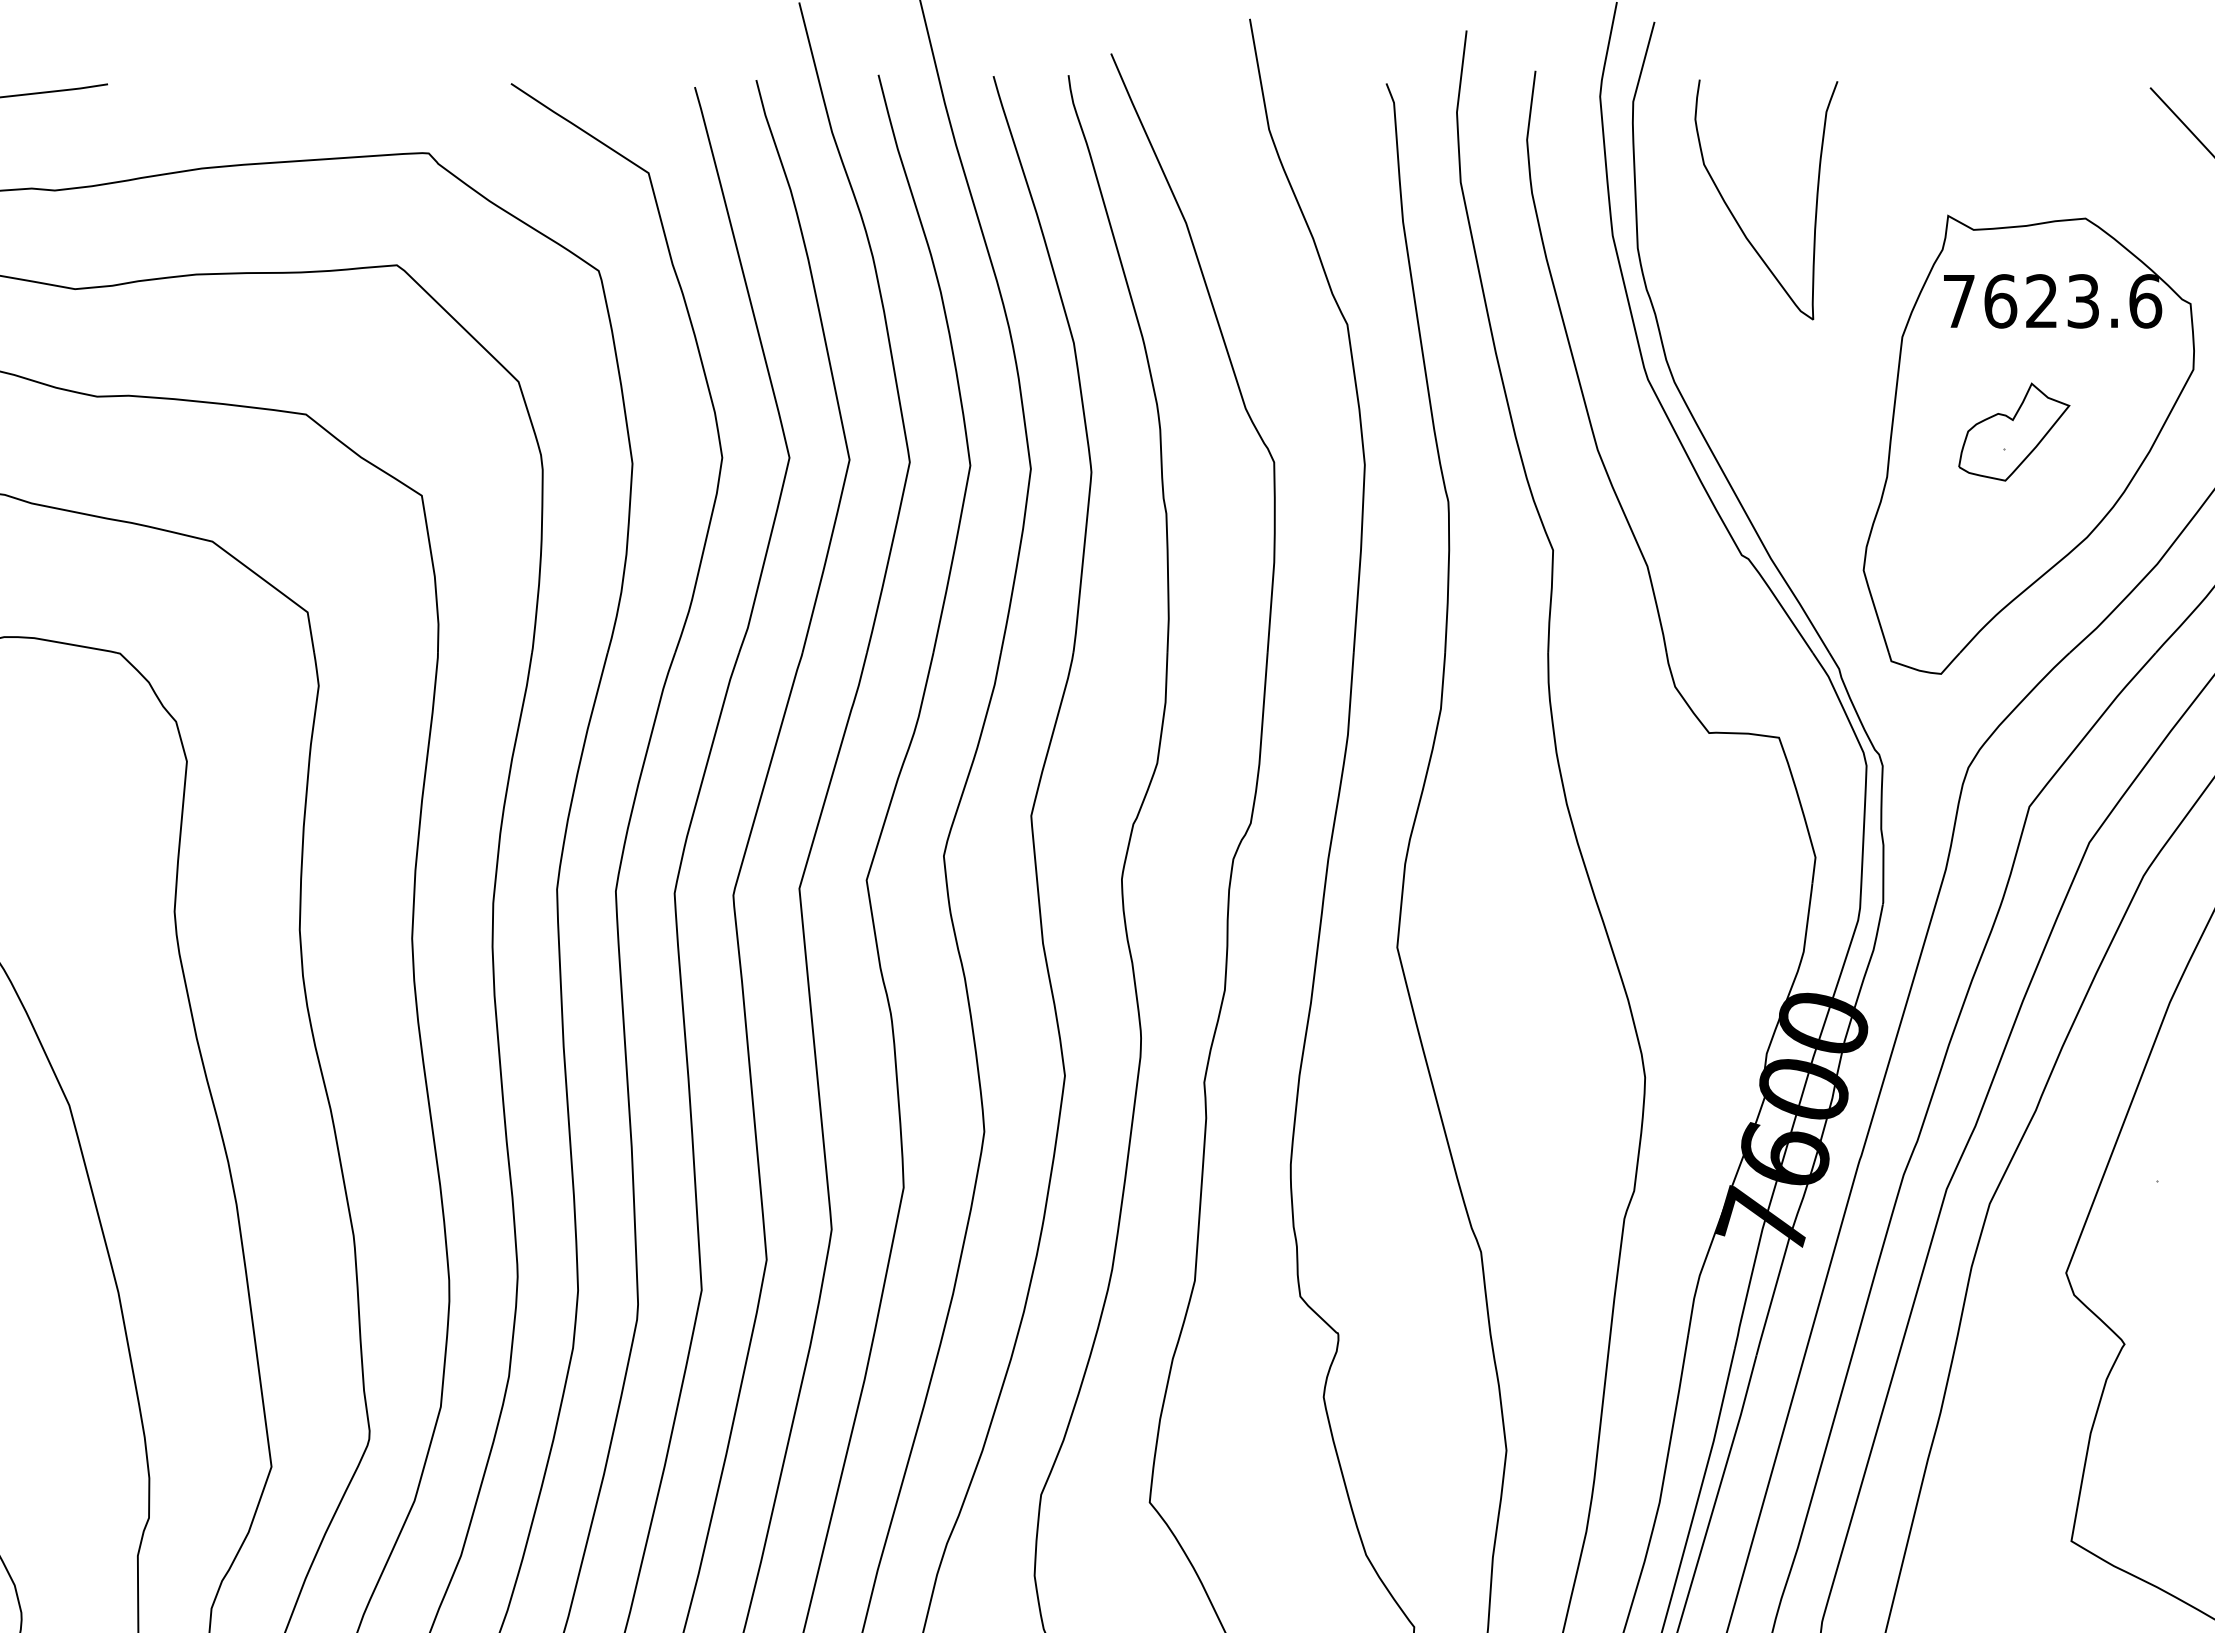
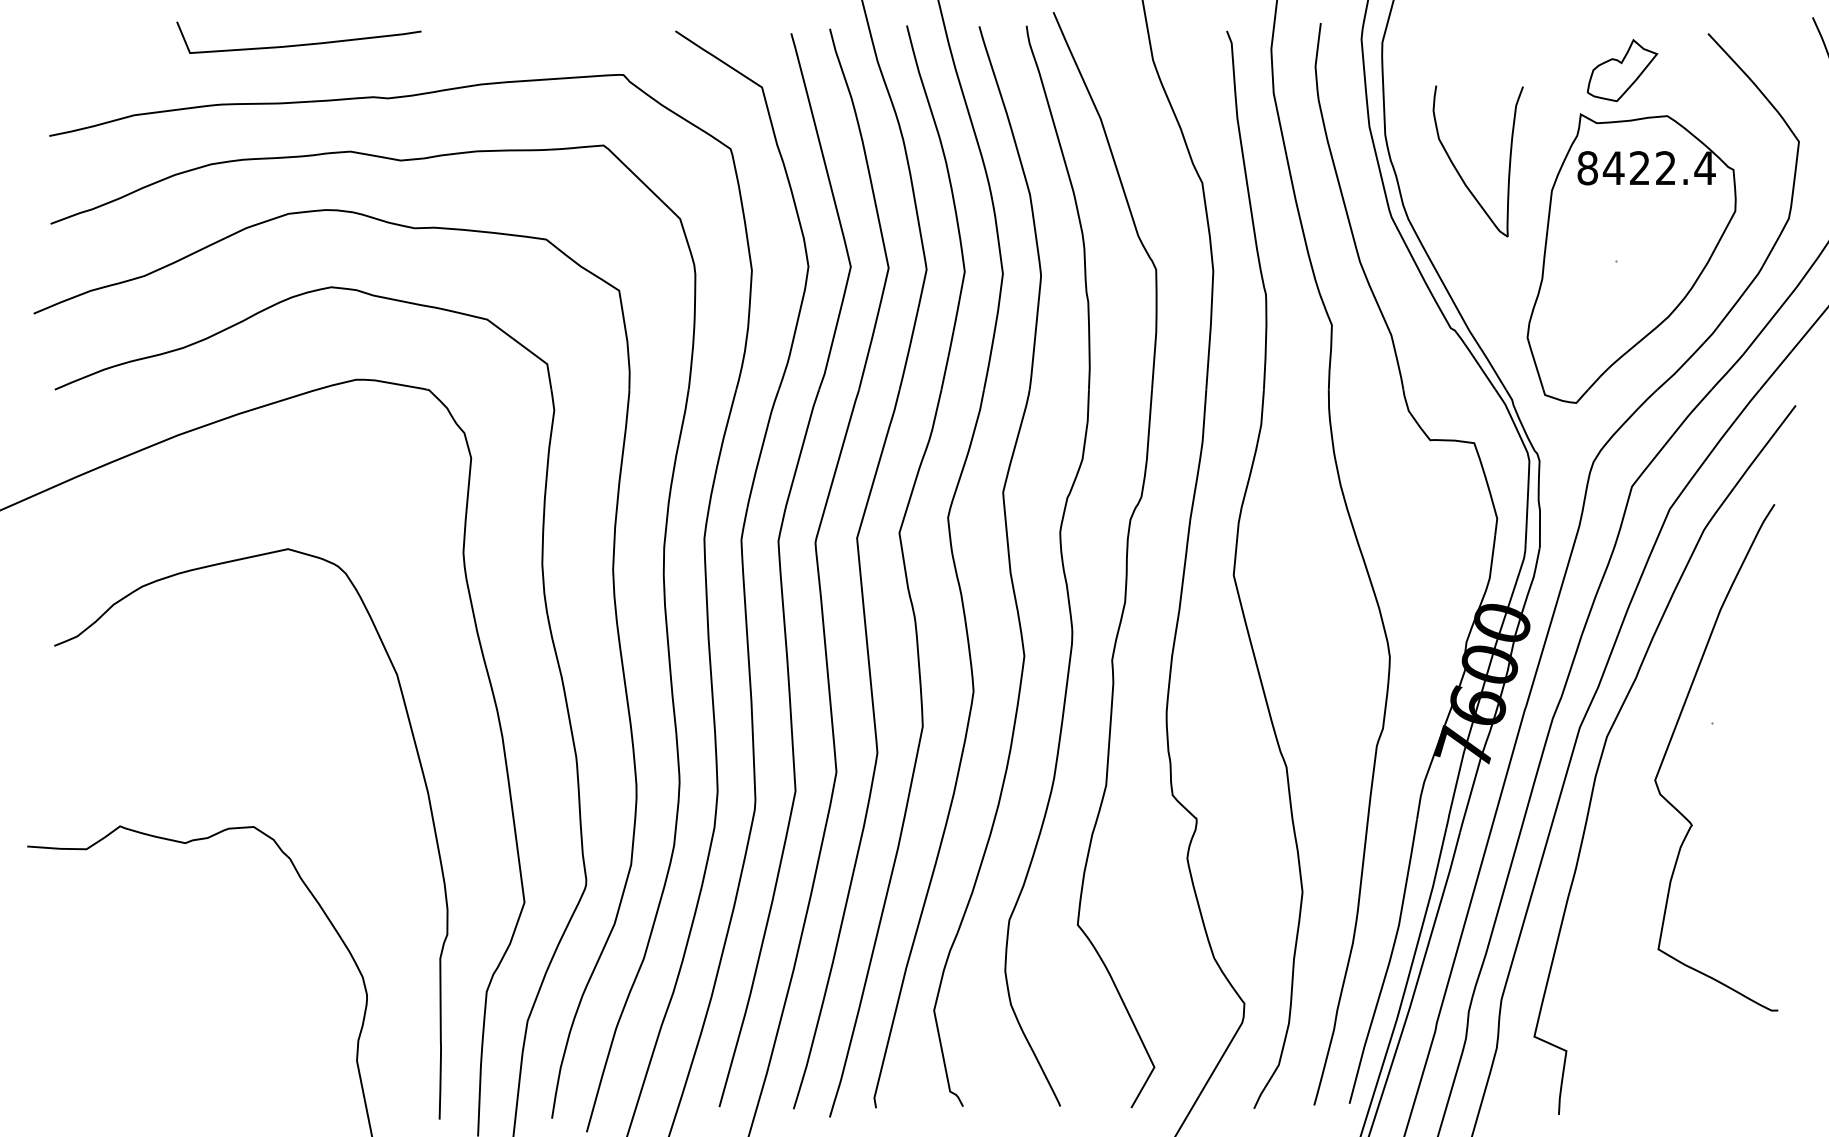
curve: (1736, 217) -> (1459, 172), moved
text: (2052, 301) -> (1646, 168), 7623.6 -> 8422.4
part: (2014, 431) -> (1622, 70), moved

